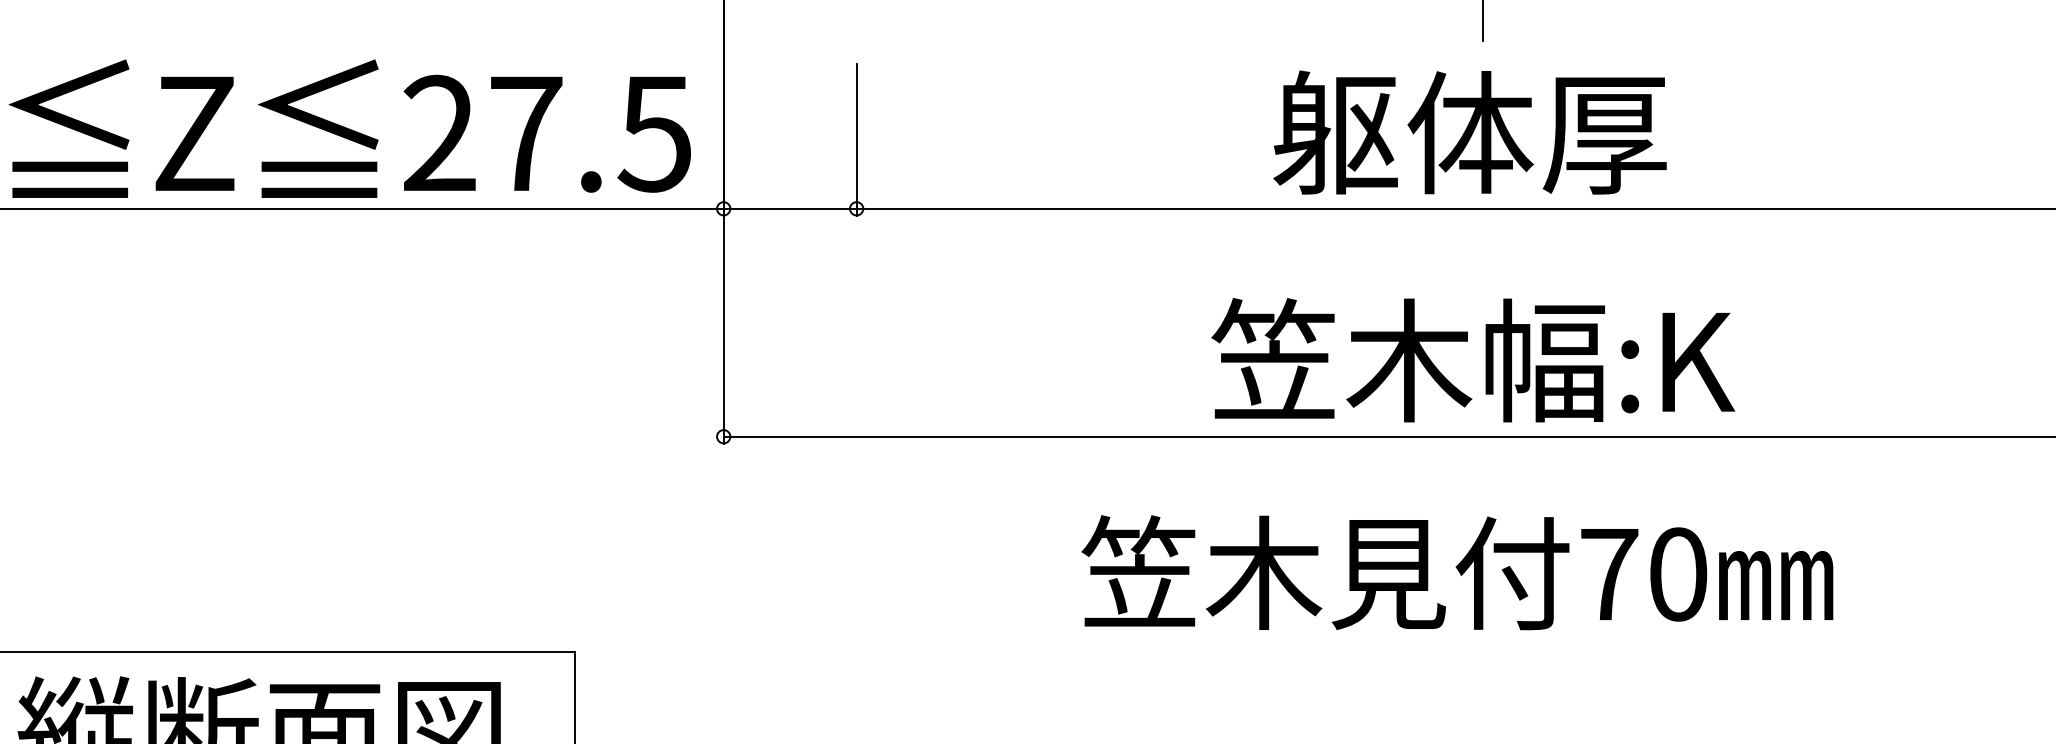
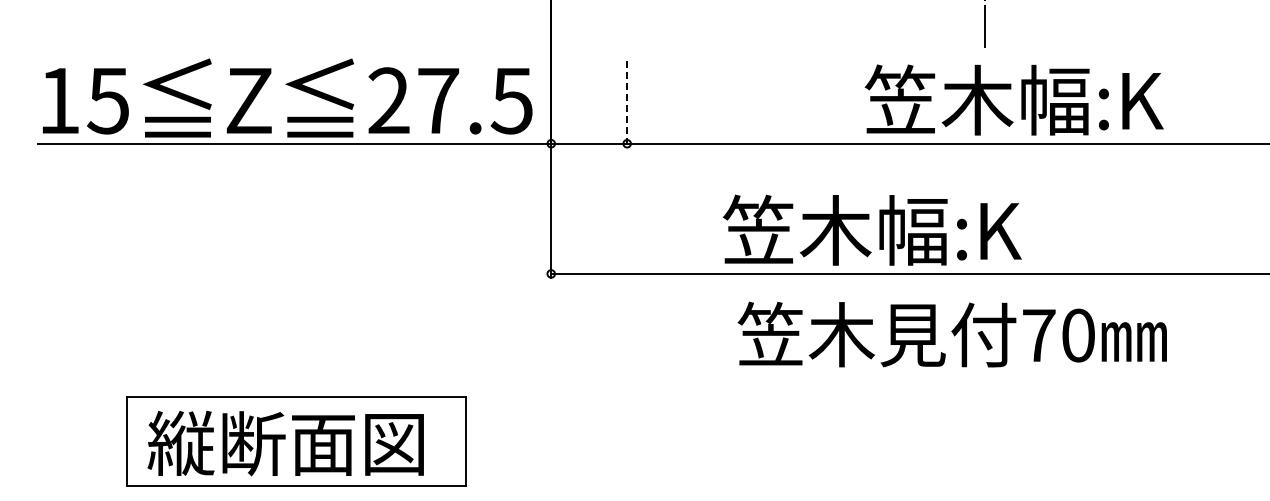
text: (1533, 131) -> (1013, 99), 躯体厚 -> 笠木幅:K
line: (857, 141) -> (627, 105), solid -> dashed
text: (1471, 358) -> (871, 229), moved
text: (1455, 572) -> (951, 334), moved

